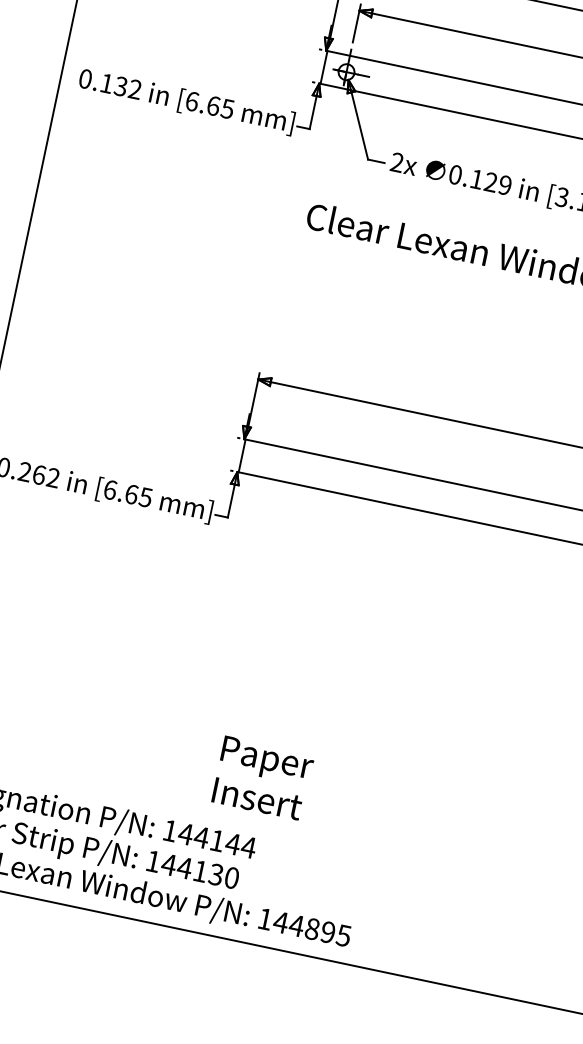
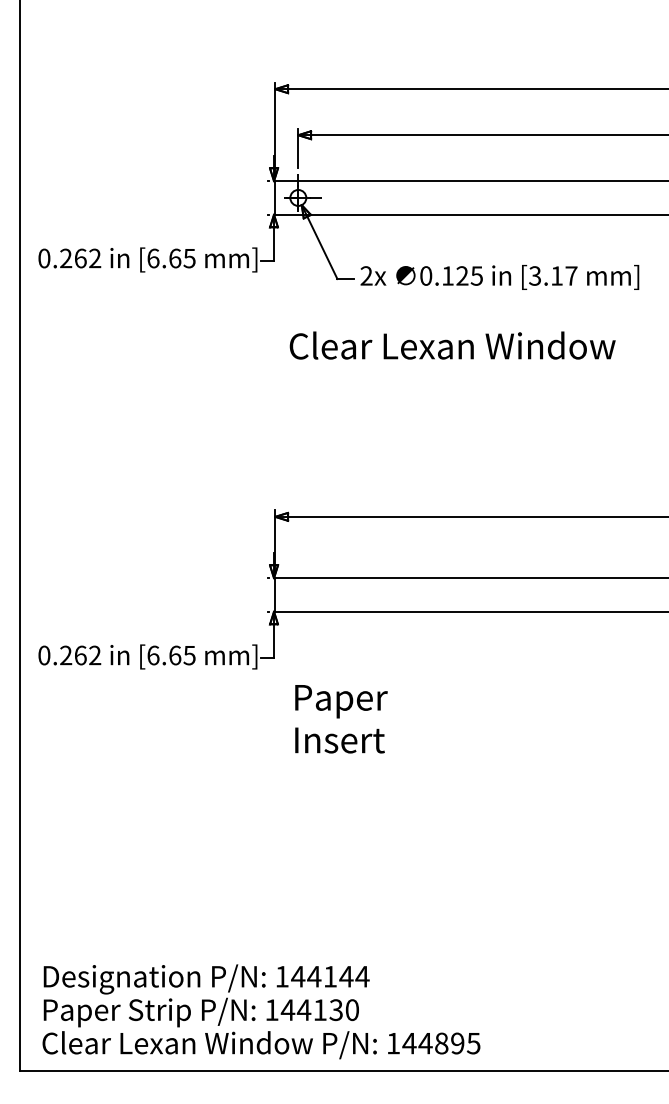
text: (114, 85) -> (73, 258), 0.132 -> 0.262
text: (504, 184) -> (476, 275), 0.129 -> 0.125
text: (263, 778) -> (341, 719), moved

